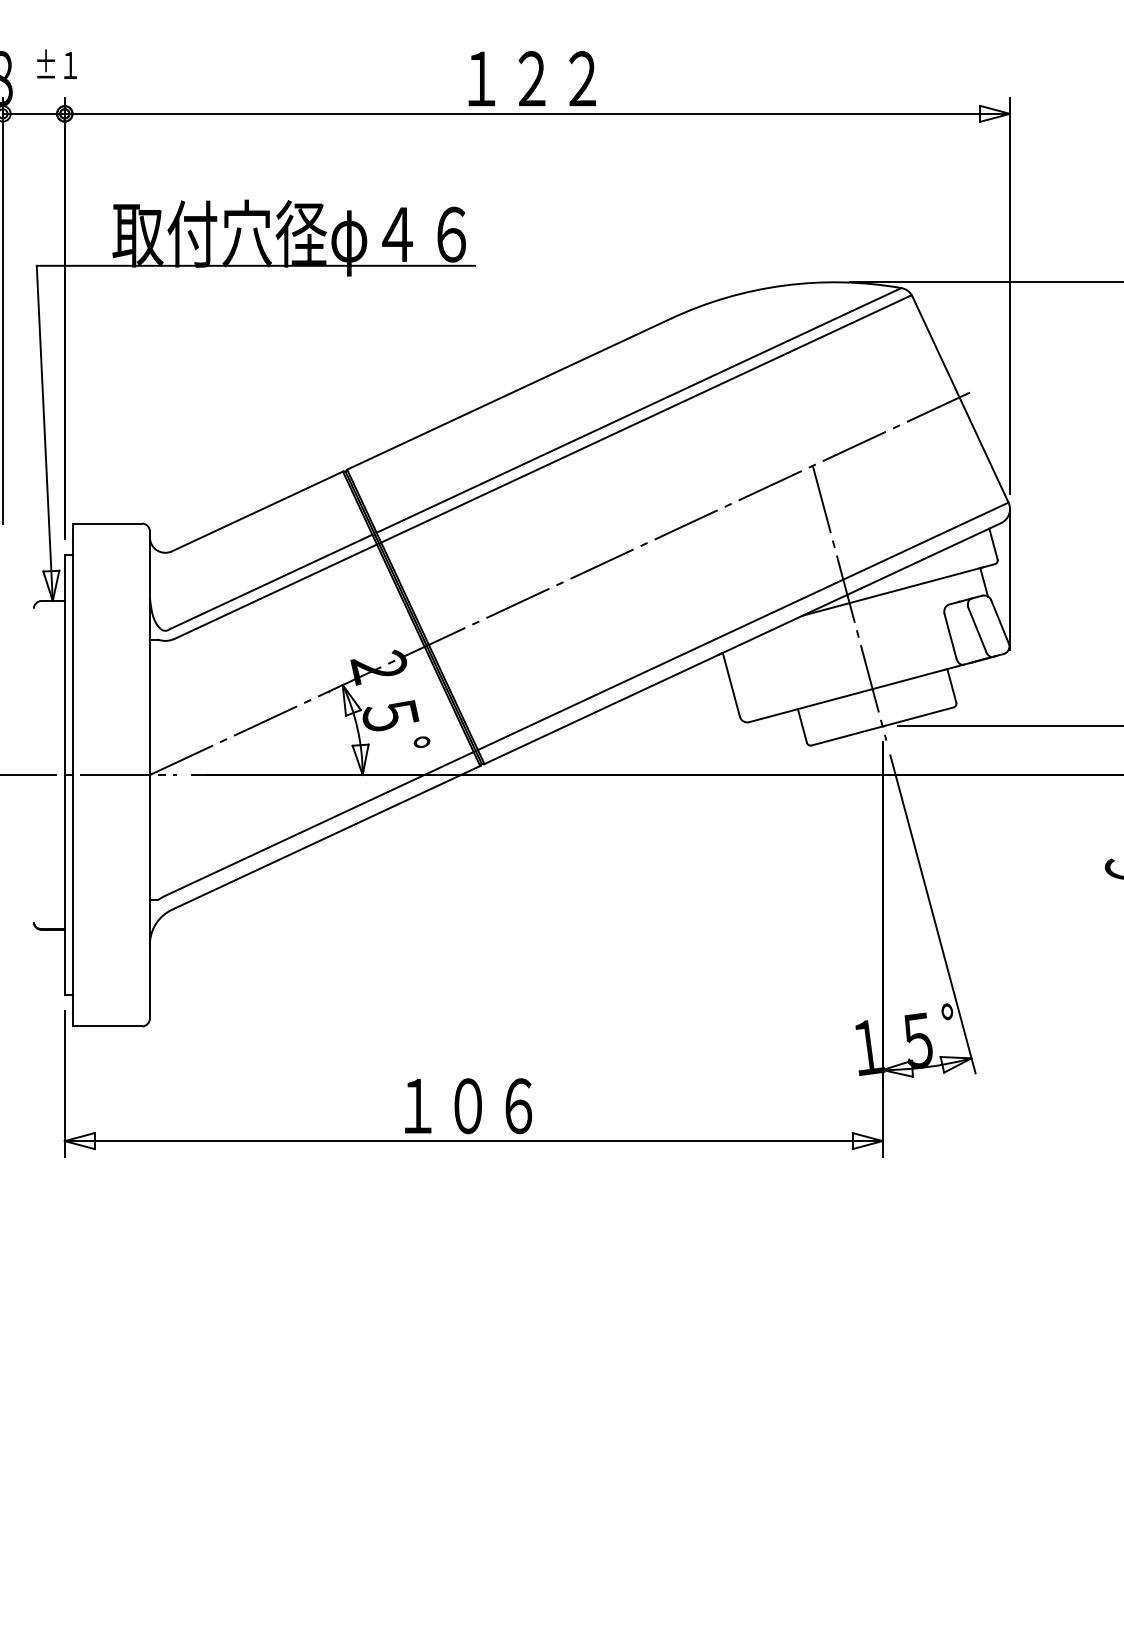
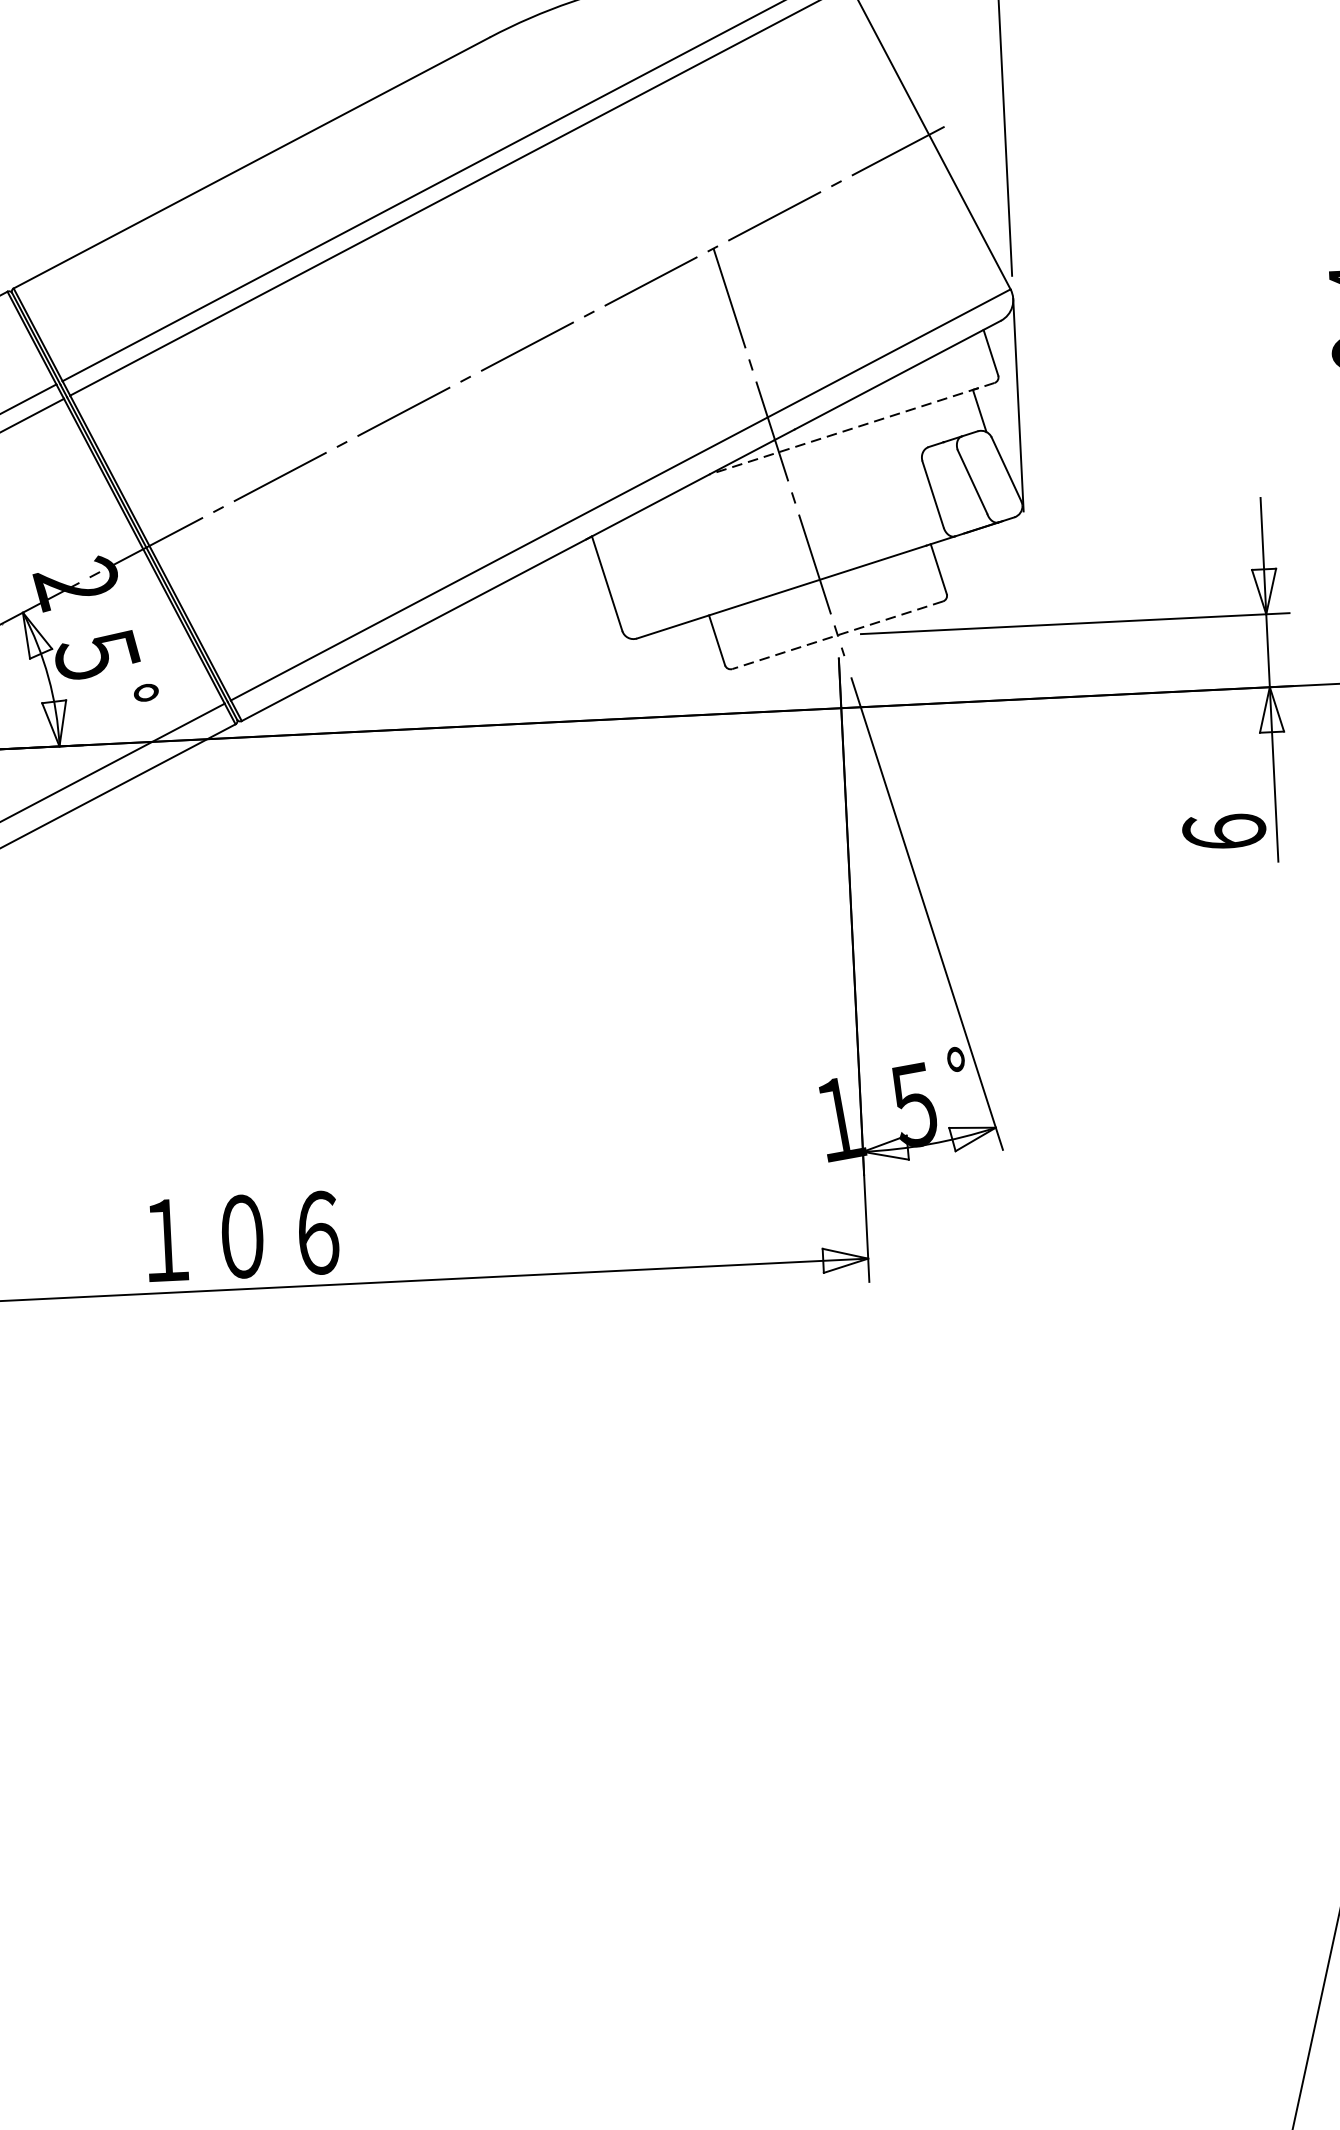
line: (898, 589) -> (851, 428), solid -> dashed
line: (882, 726) -> (837, 635), solid -> dashed

